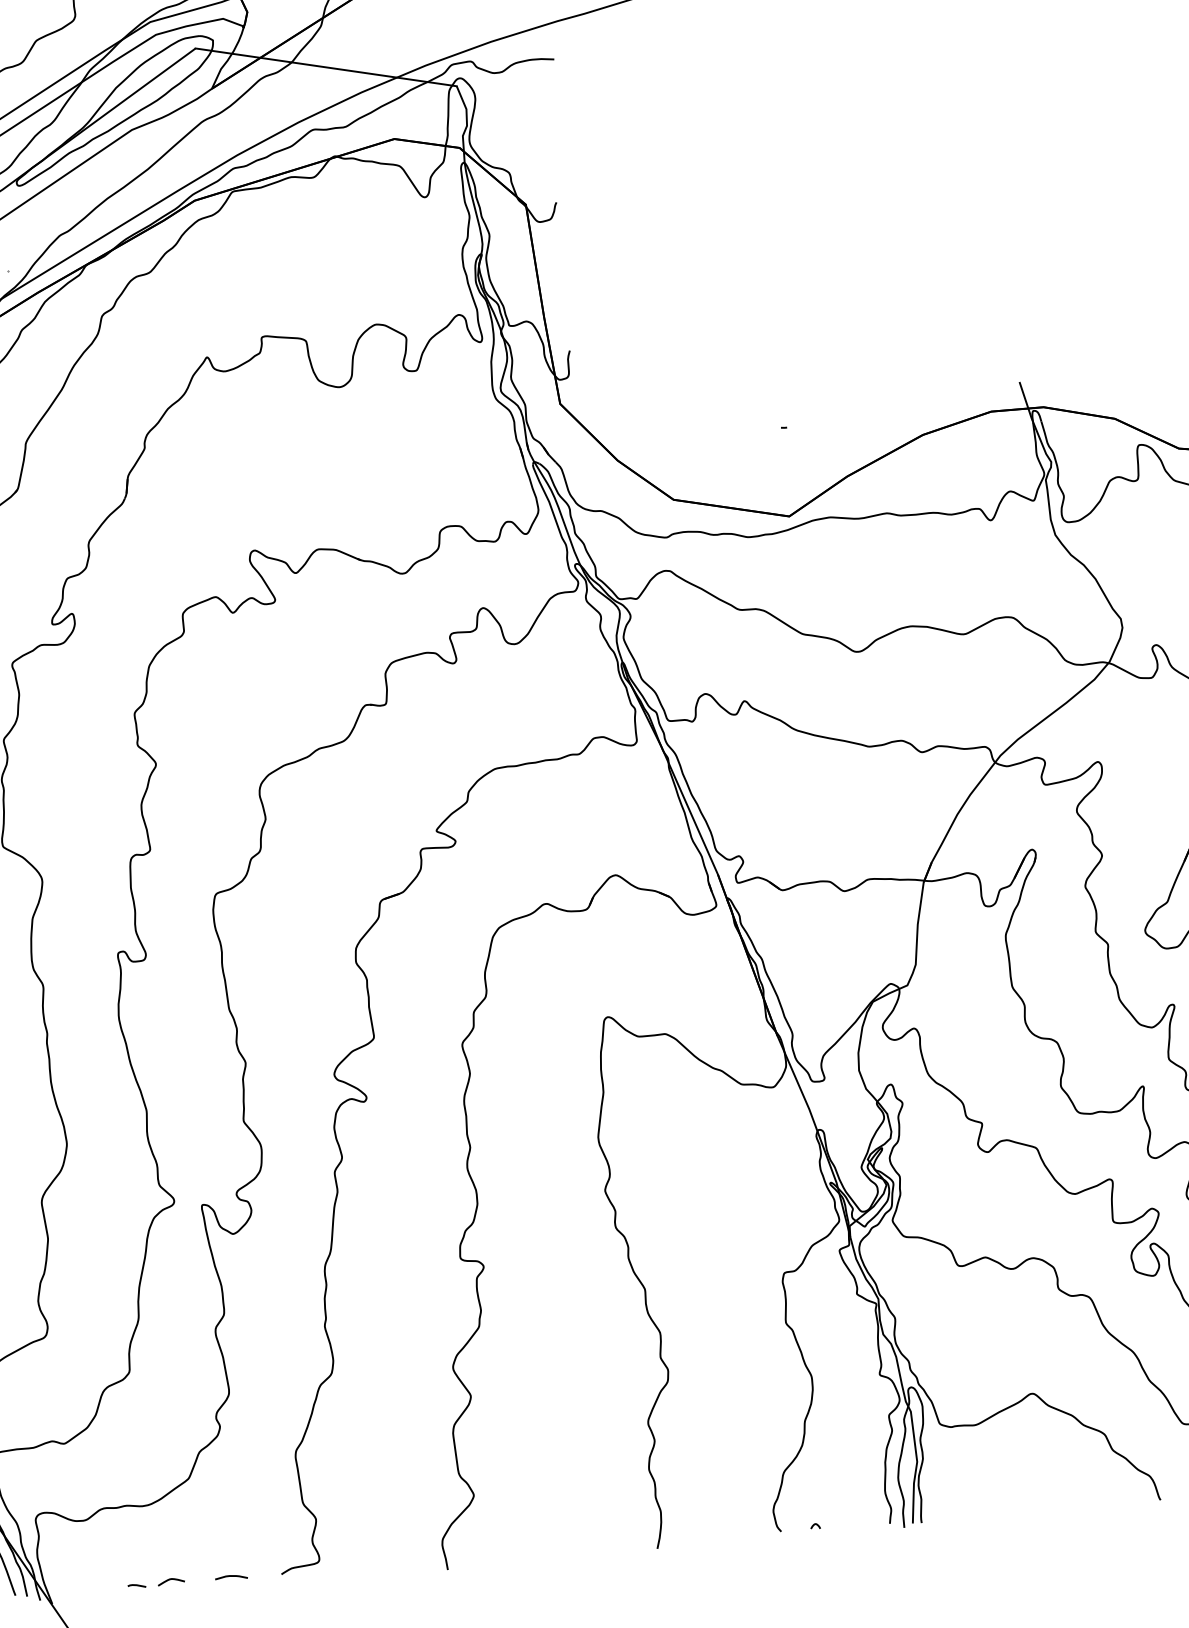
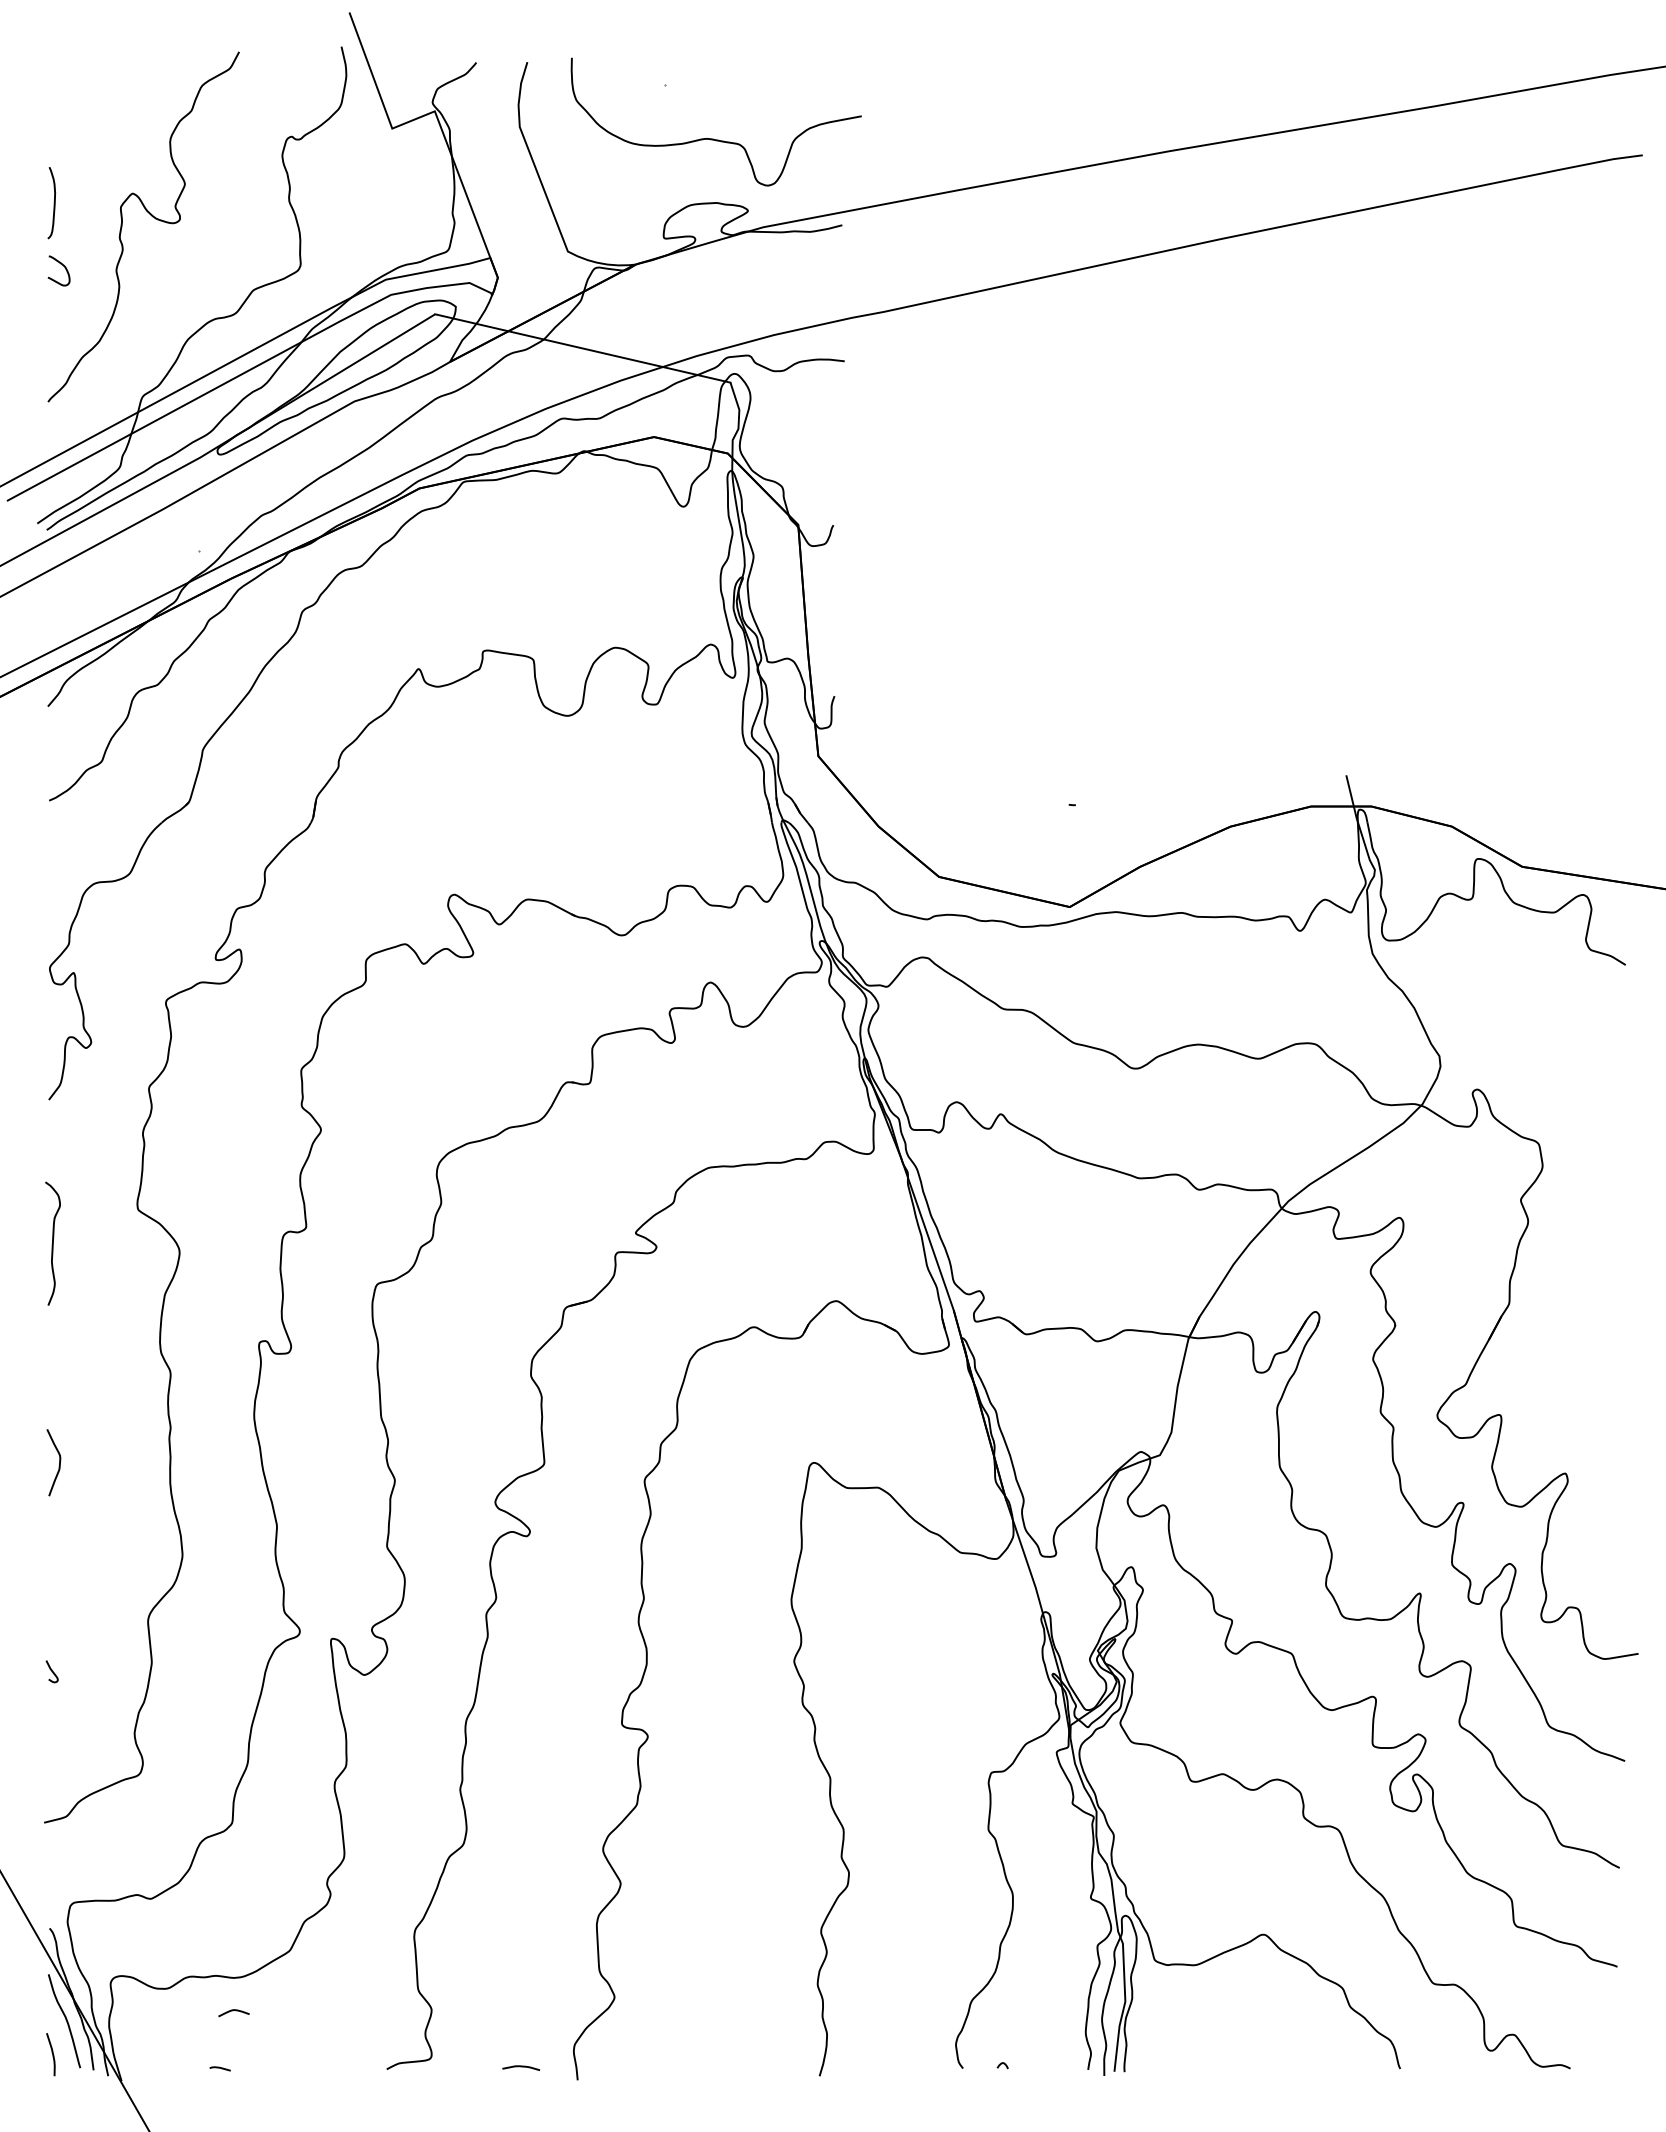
curve: (231, 1576) -> (521, 2067), moved
curve: (170, 1580) -> (233, 2011), moved

